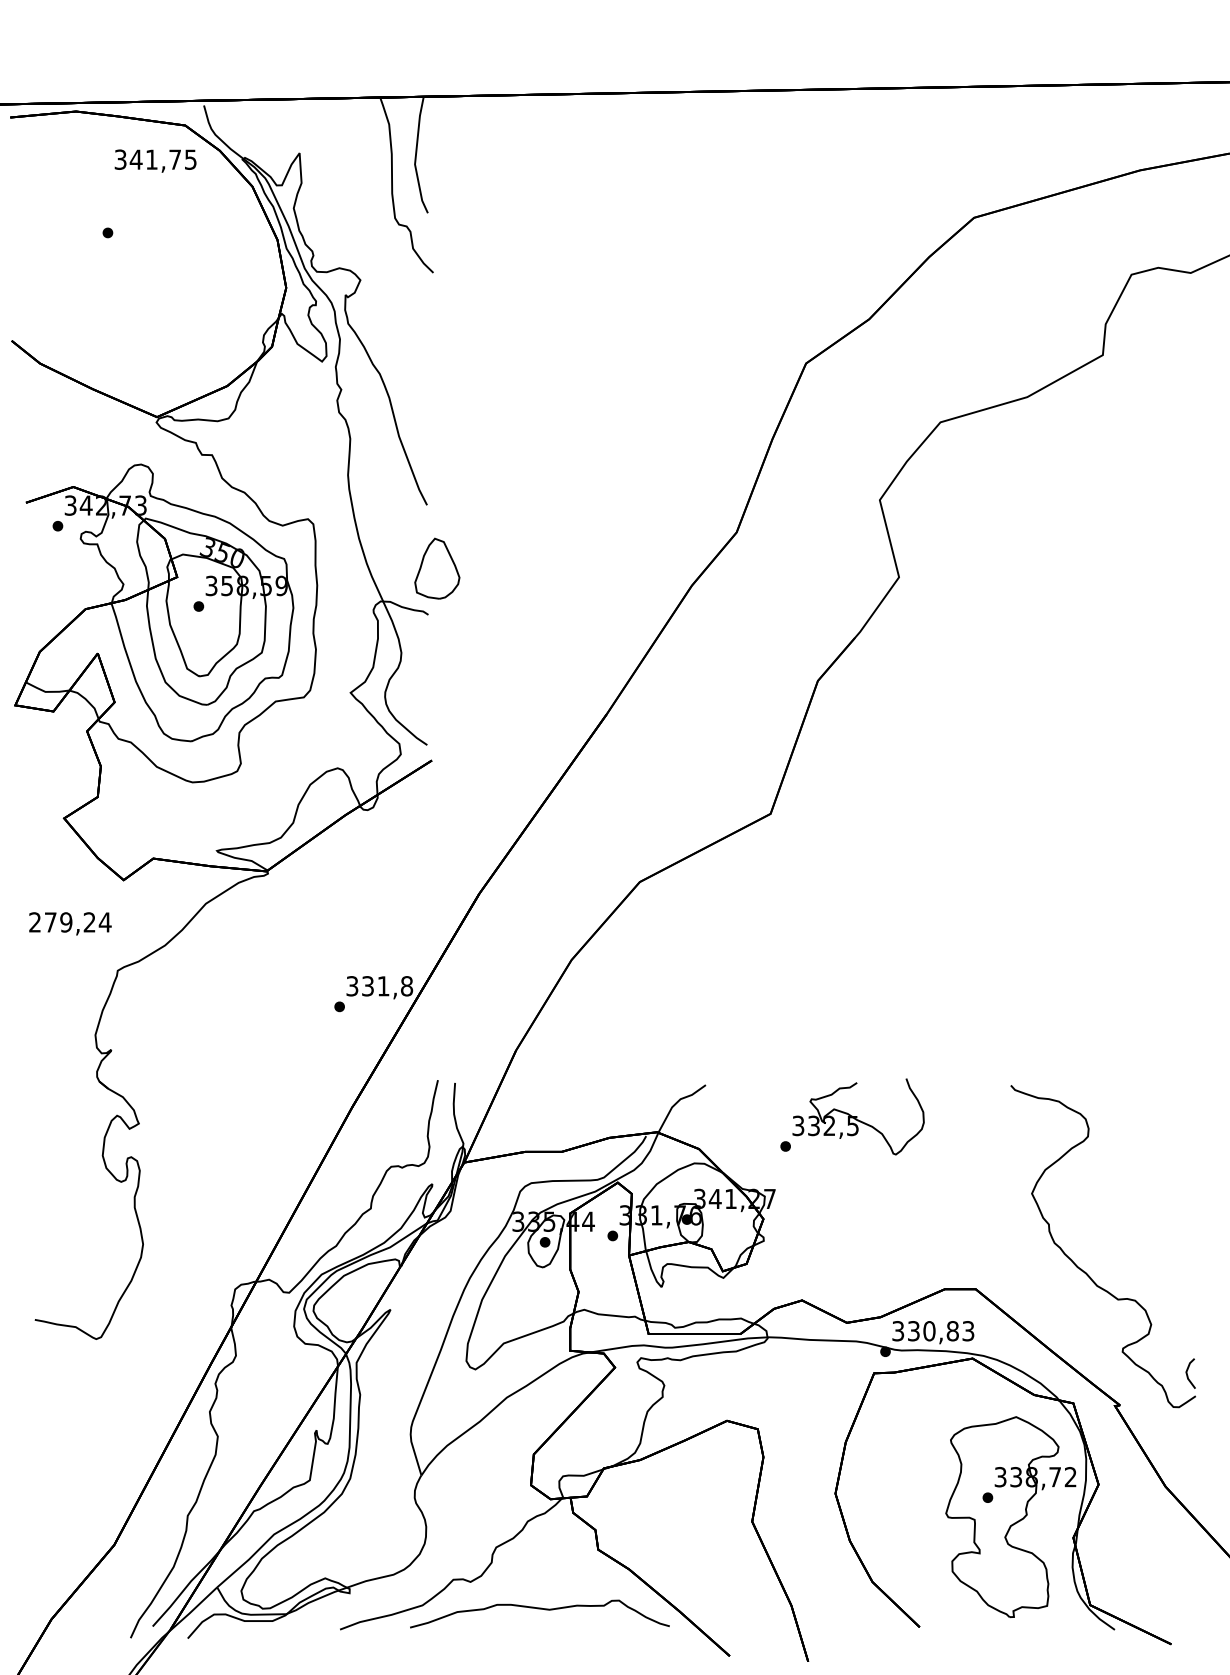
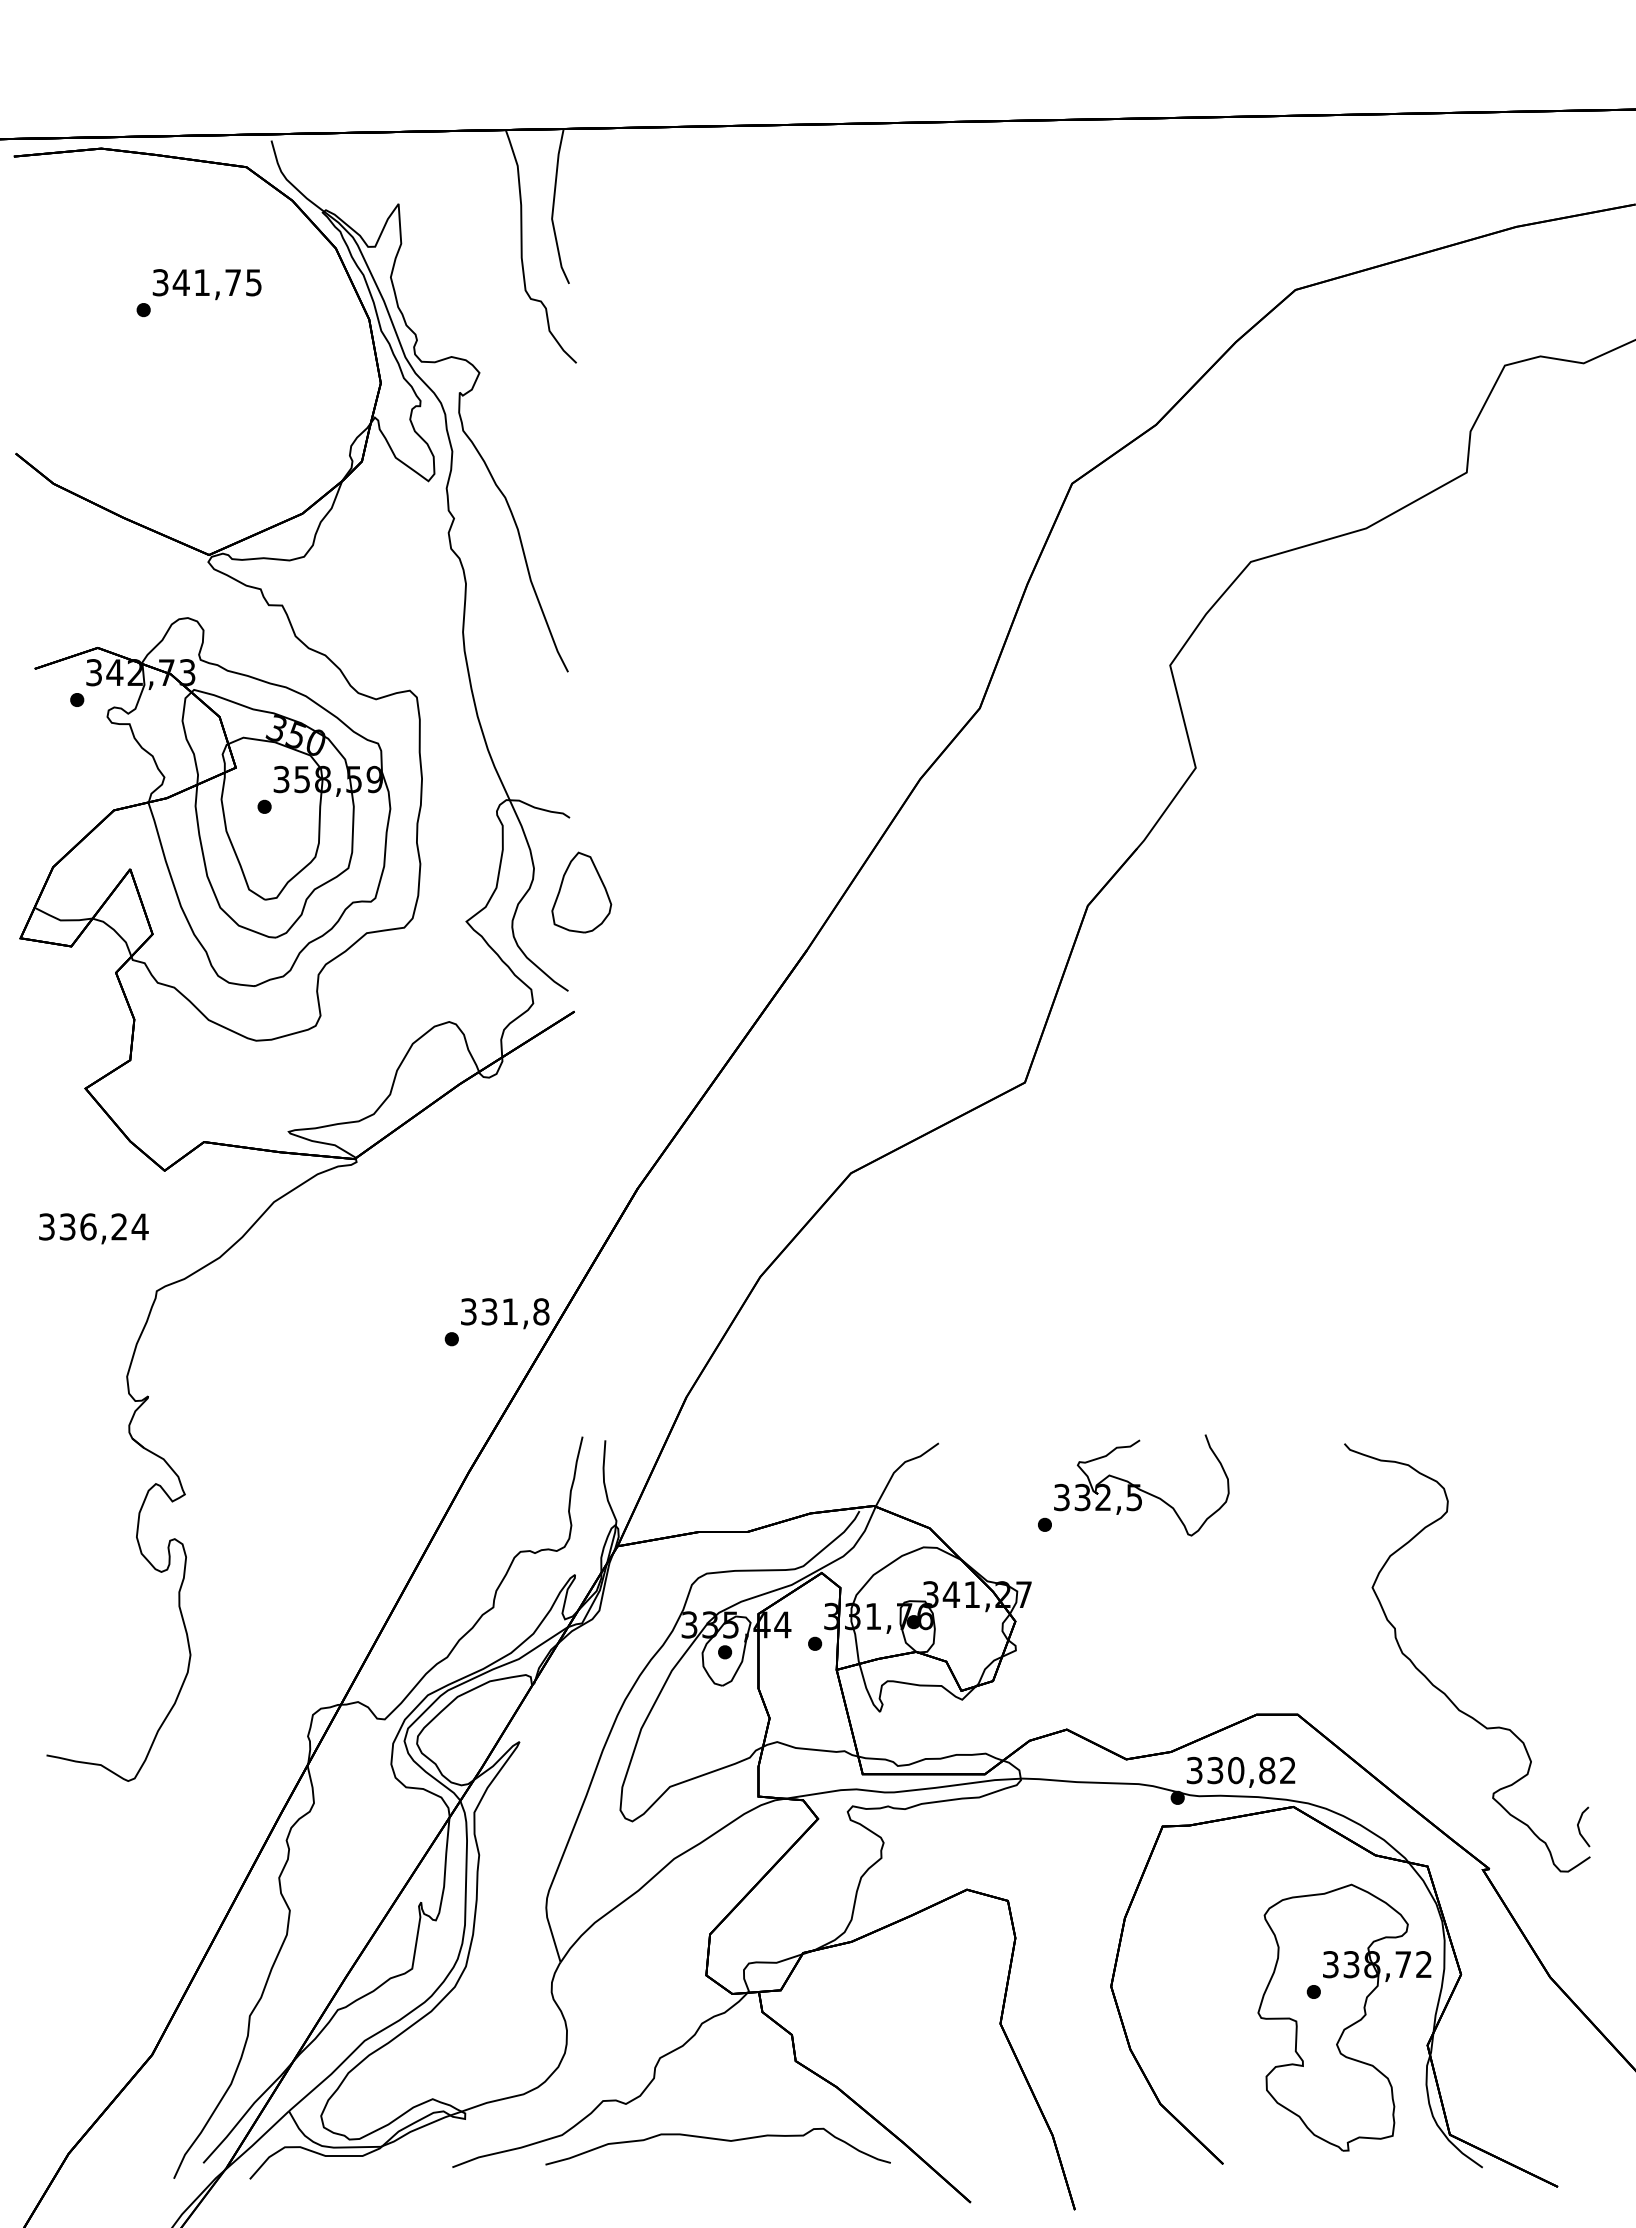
text: (155, 161) -> (206, 284), moved
part: (437, 568) -> (581, 892), moved
text: (50, 922) -> (67, 1226), 279,24 -> 336,24
text: (968, 1331) -> (1287, 1770), 330,83 -> 330,82

